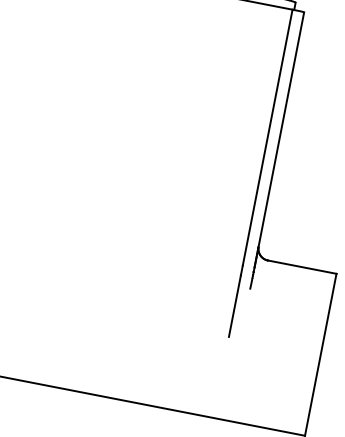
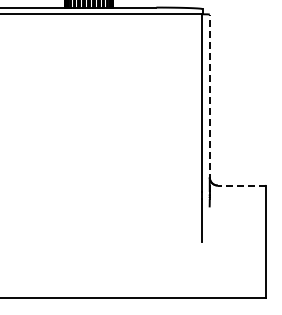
line: (278, 140) -> (209, 103), solid -> dashed
line: (301, 267) -> (241, 185), solid -> dashed

